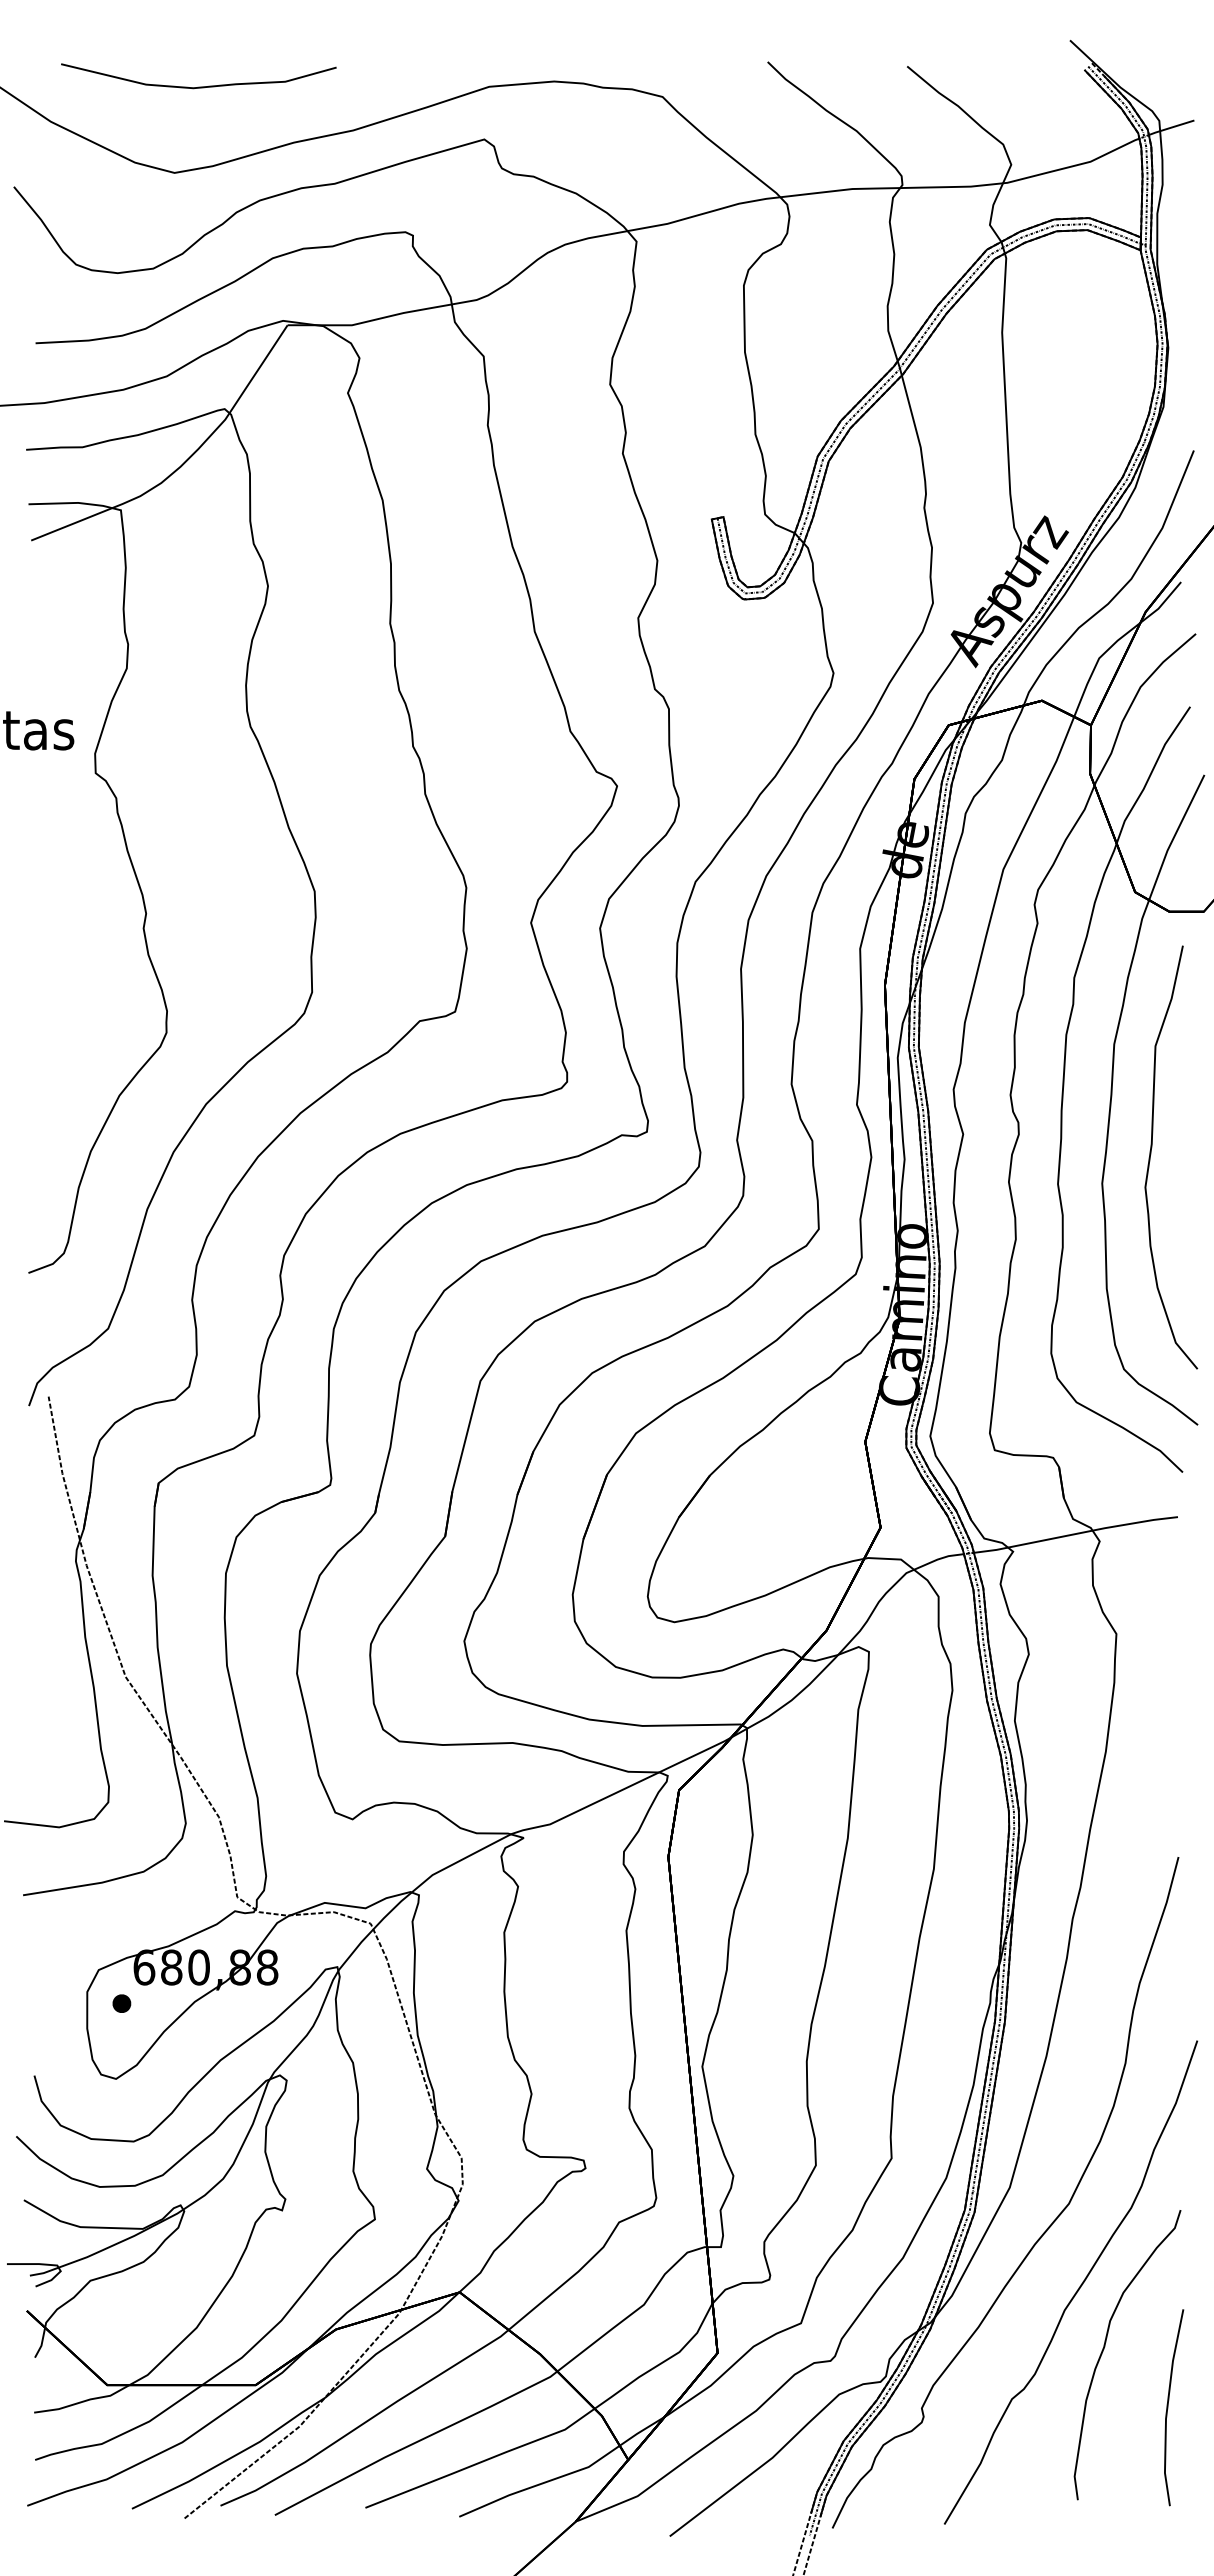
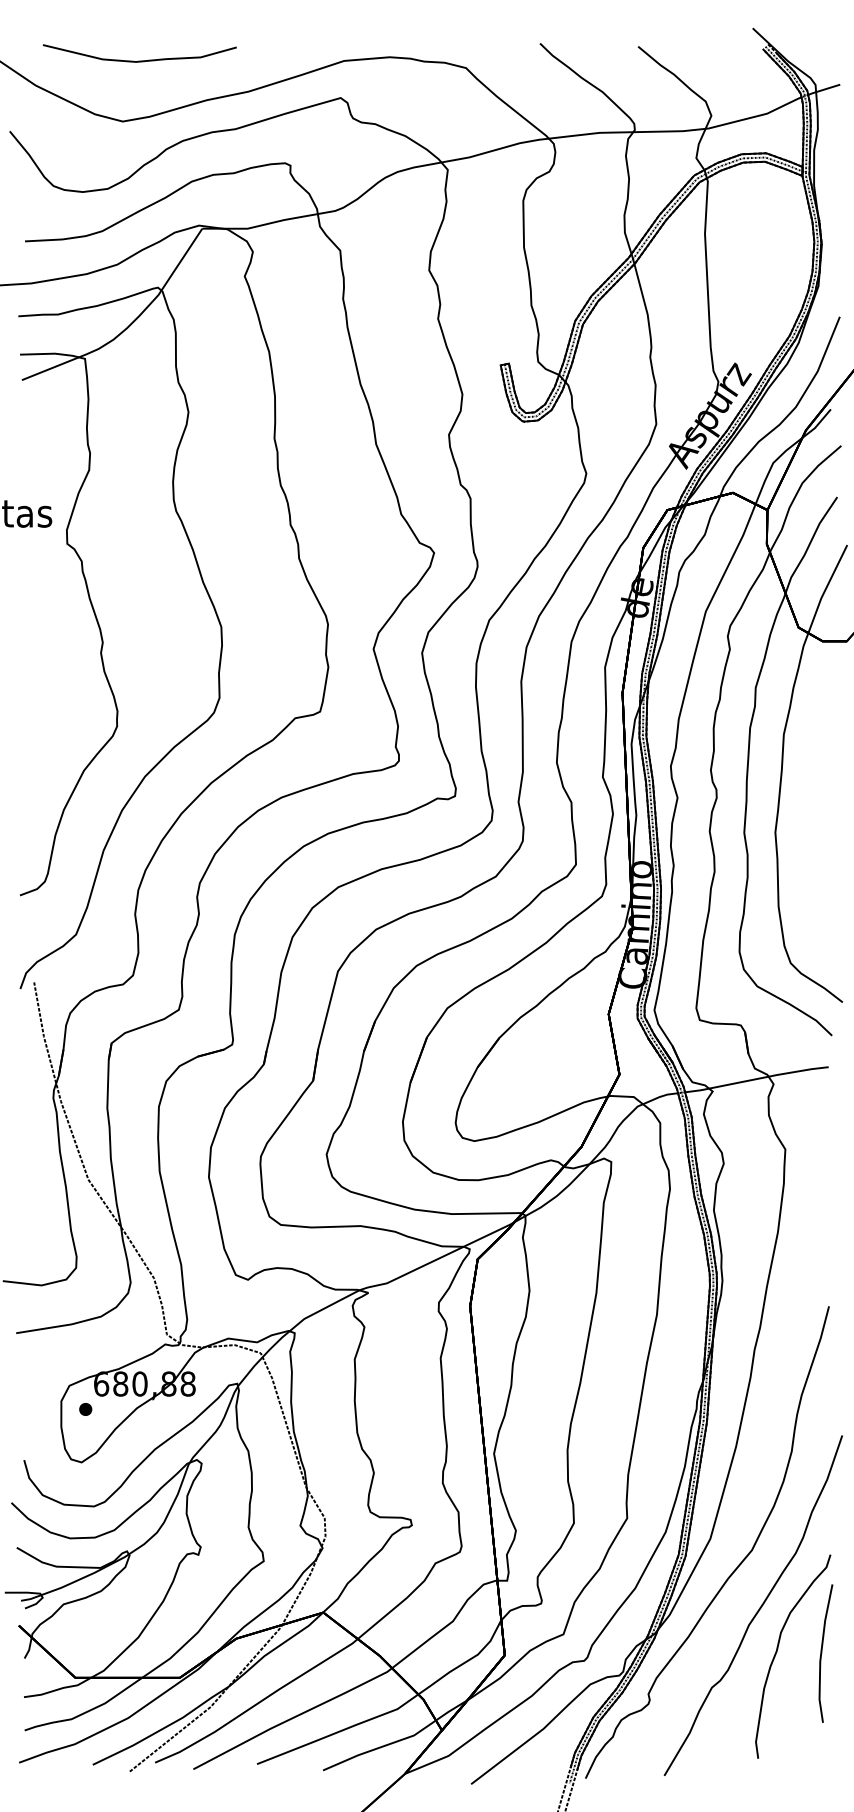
part: (1151, 1154) -> (810, 812), removed
part: (1174, 2407) -> (826, 1653), moved

